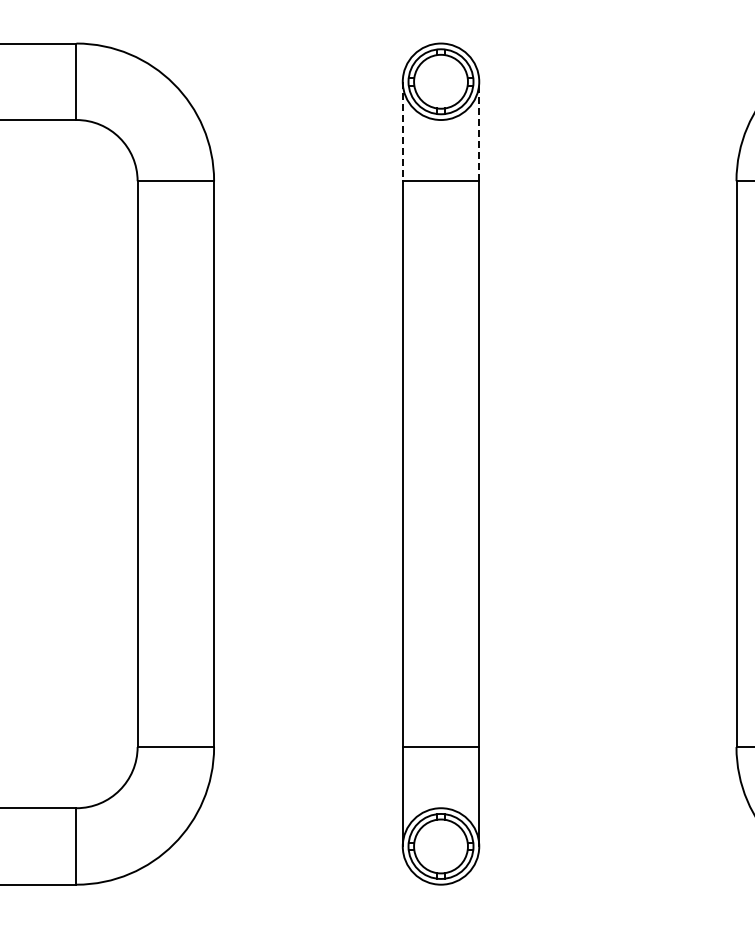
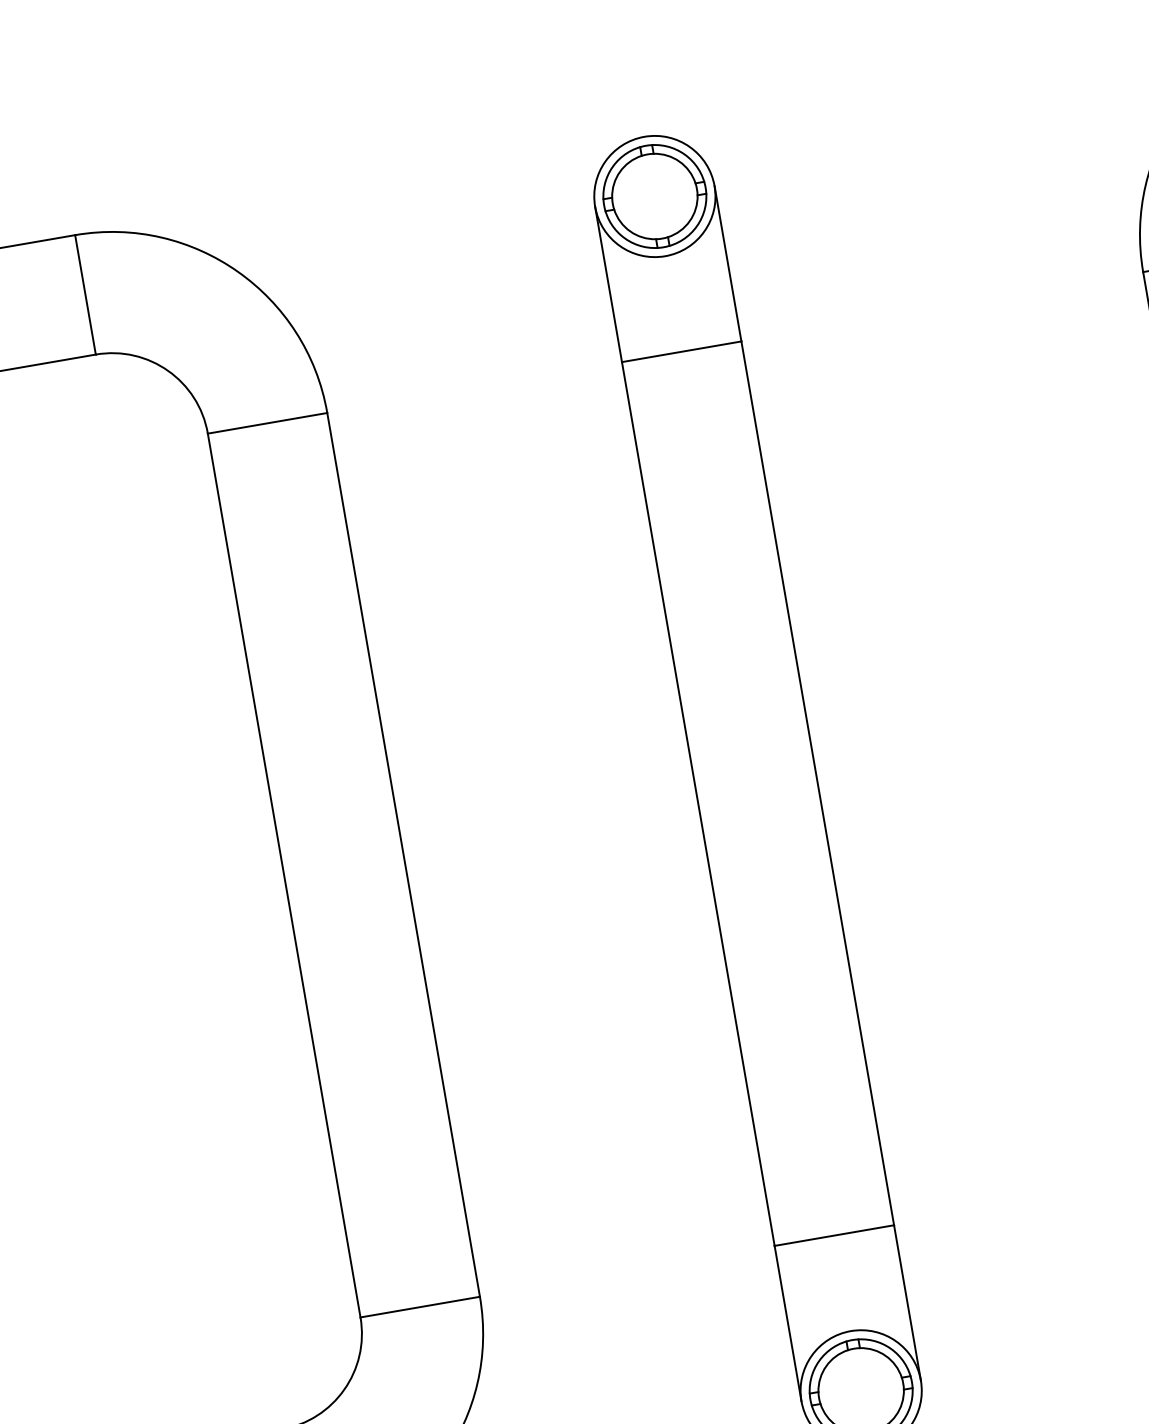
line: (402, 131) -> (608, 284), dashed -> solid
line: (479, 131) -> (728, 263), dashed -> solid

